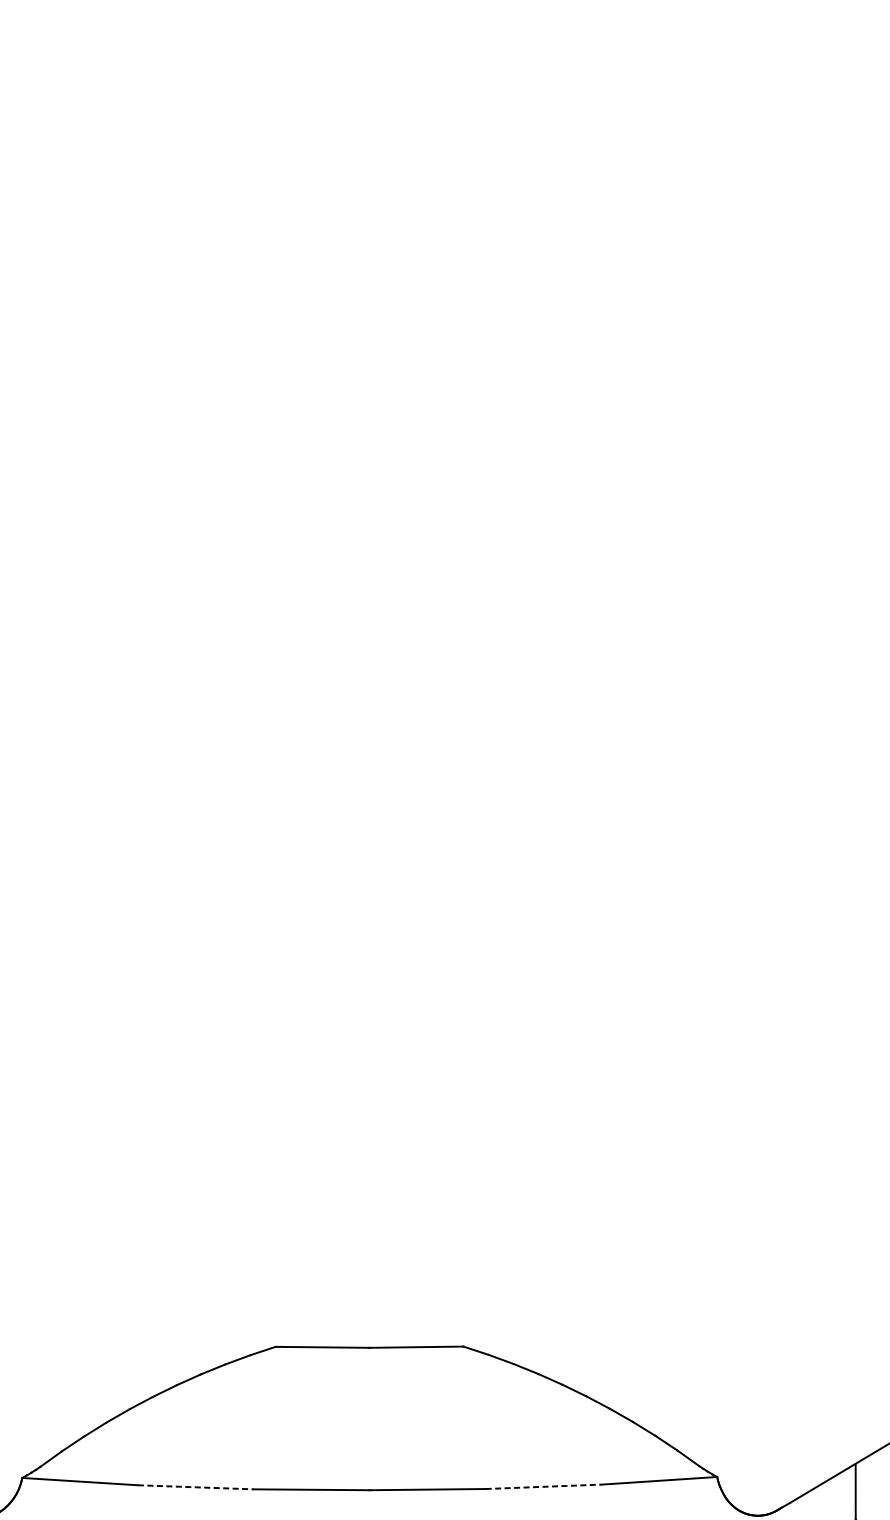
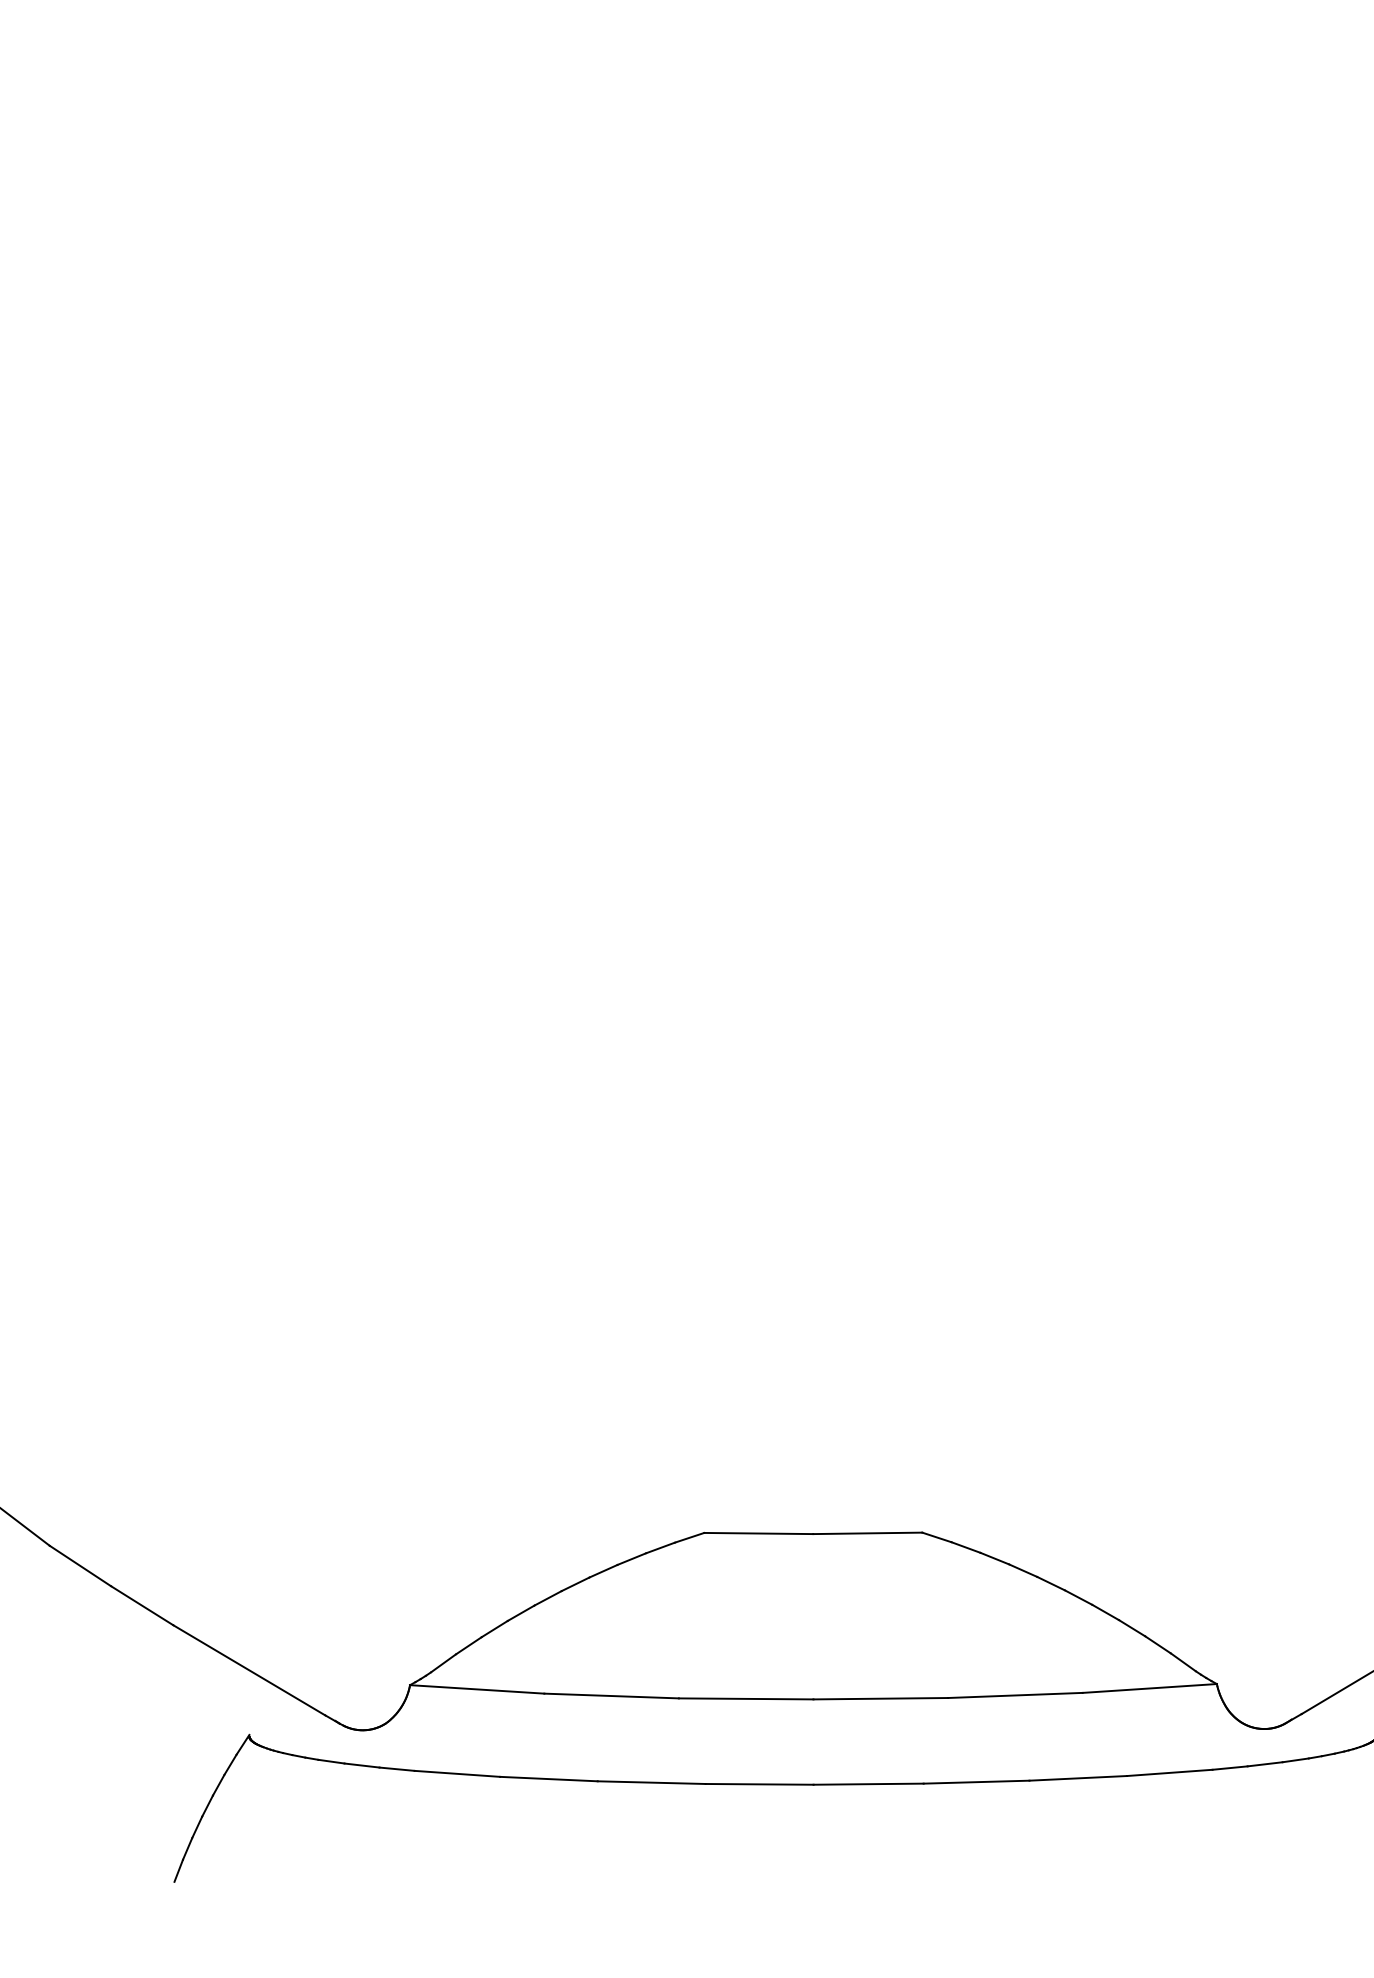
line: (543, 1486) -> (1015, 1695), dashed -> solid
line: (196, 1487) -> (612, 1696), dashed -> solid

